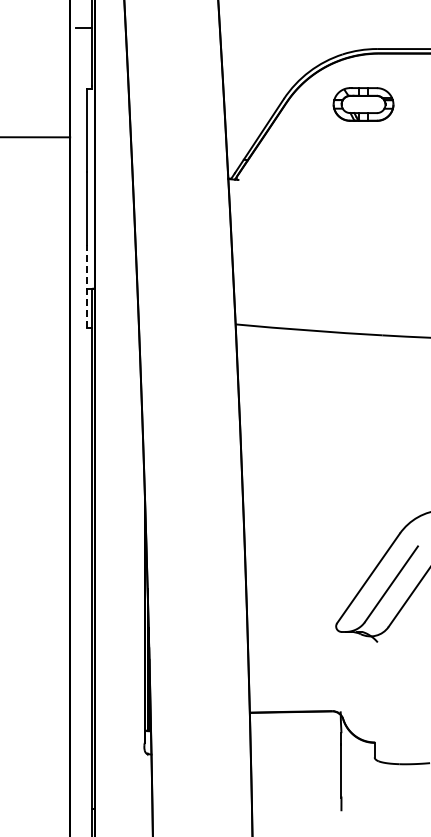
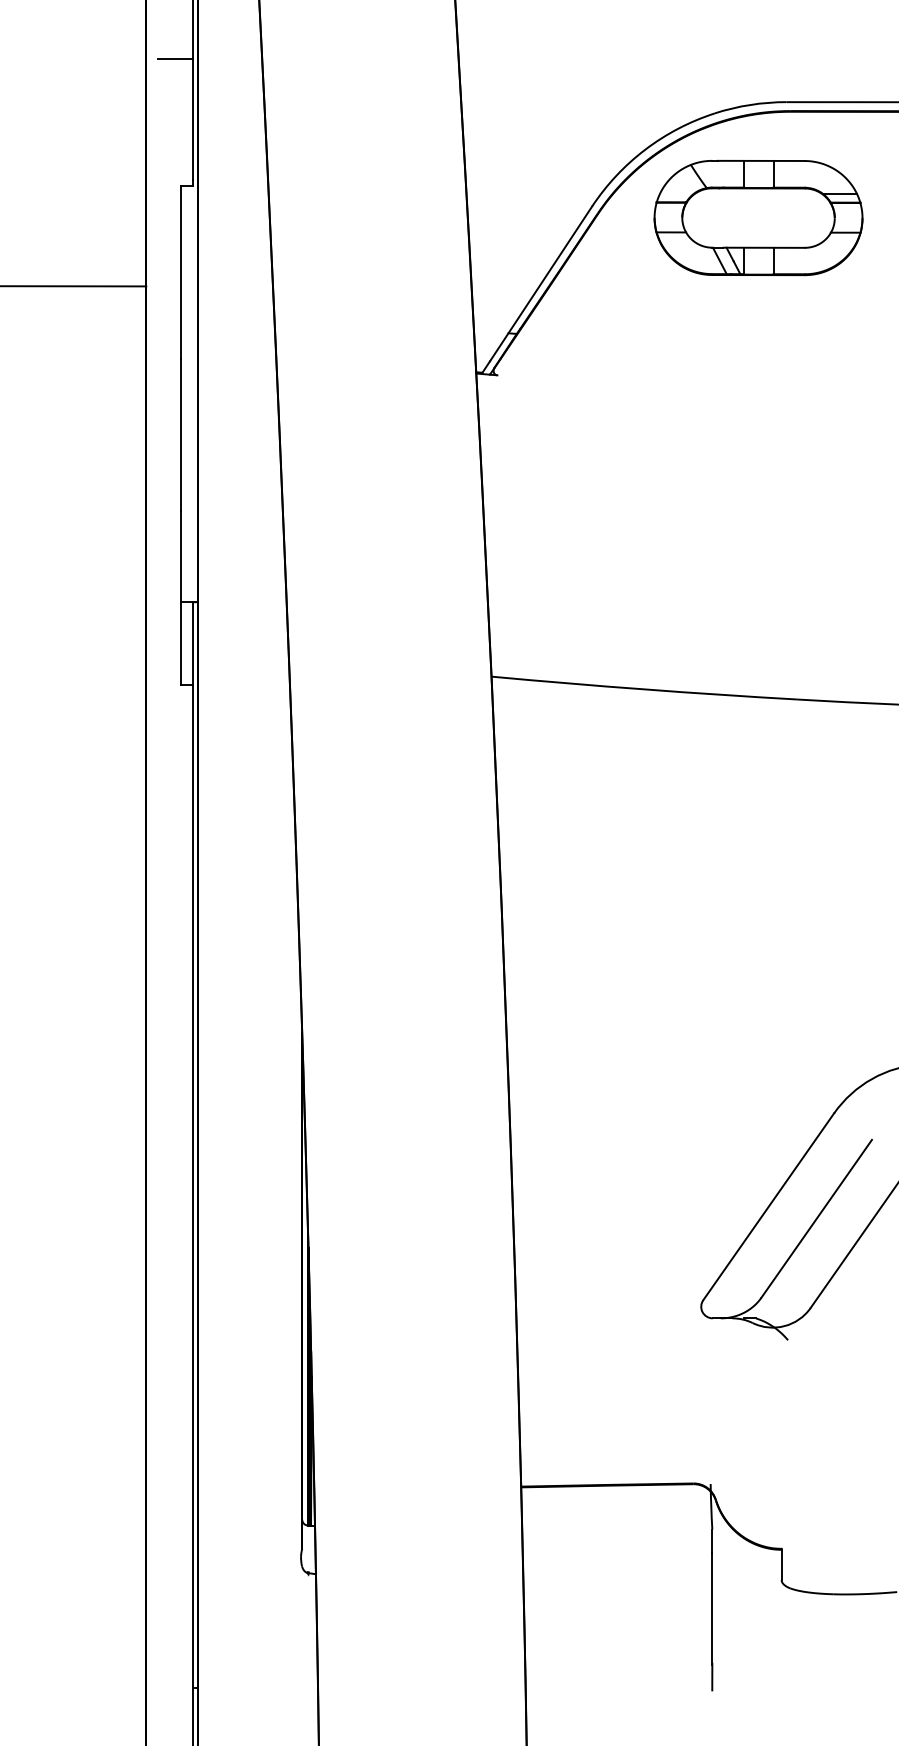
part: (363, 104) -> (758, 217), size x1.67
line: (86, 286) -> (180, 597), dashed -> solid

